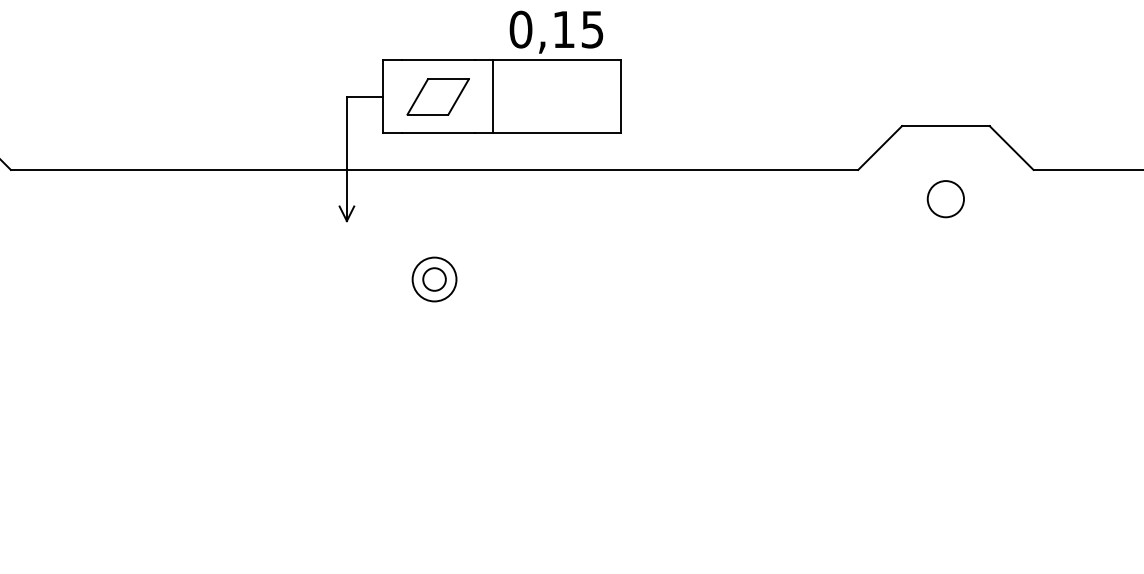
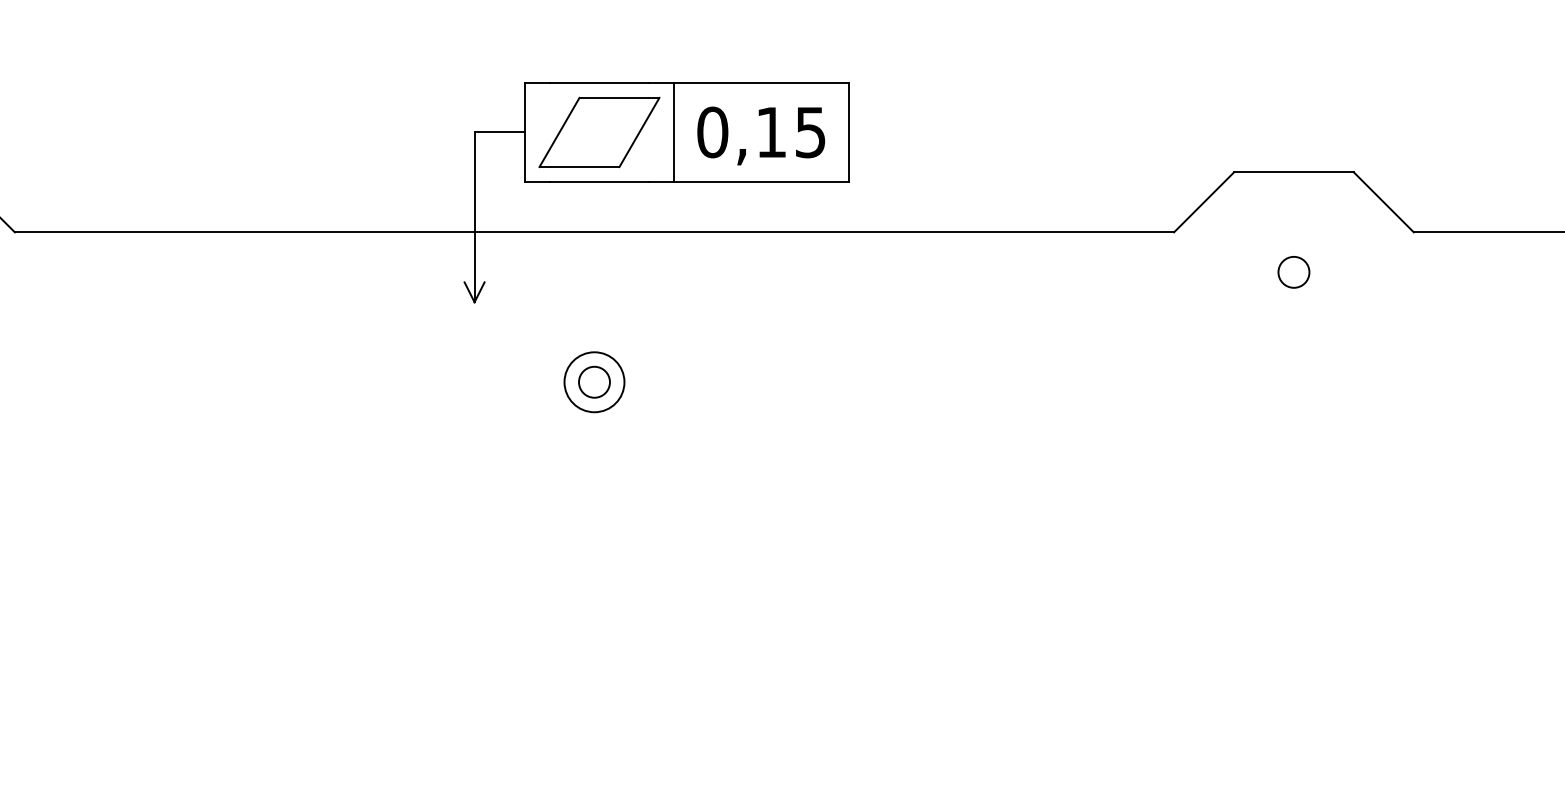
text: (556, 31) -> (761, 135), moved
part: (438, 96) -> (599, 132), size x1.43
circle: (945, 198) -> (1293, 271), size x0.62

